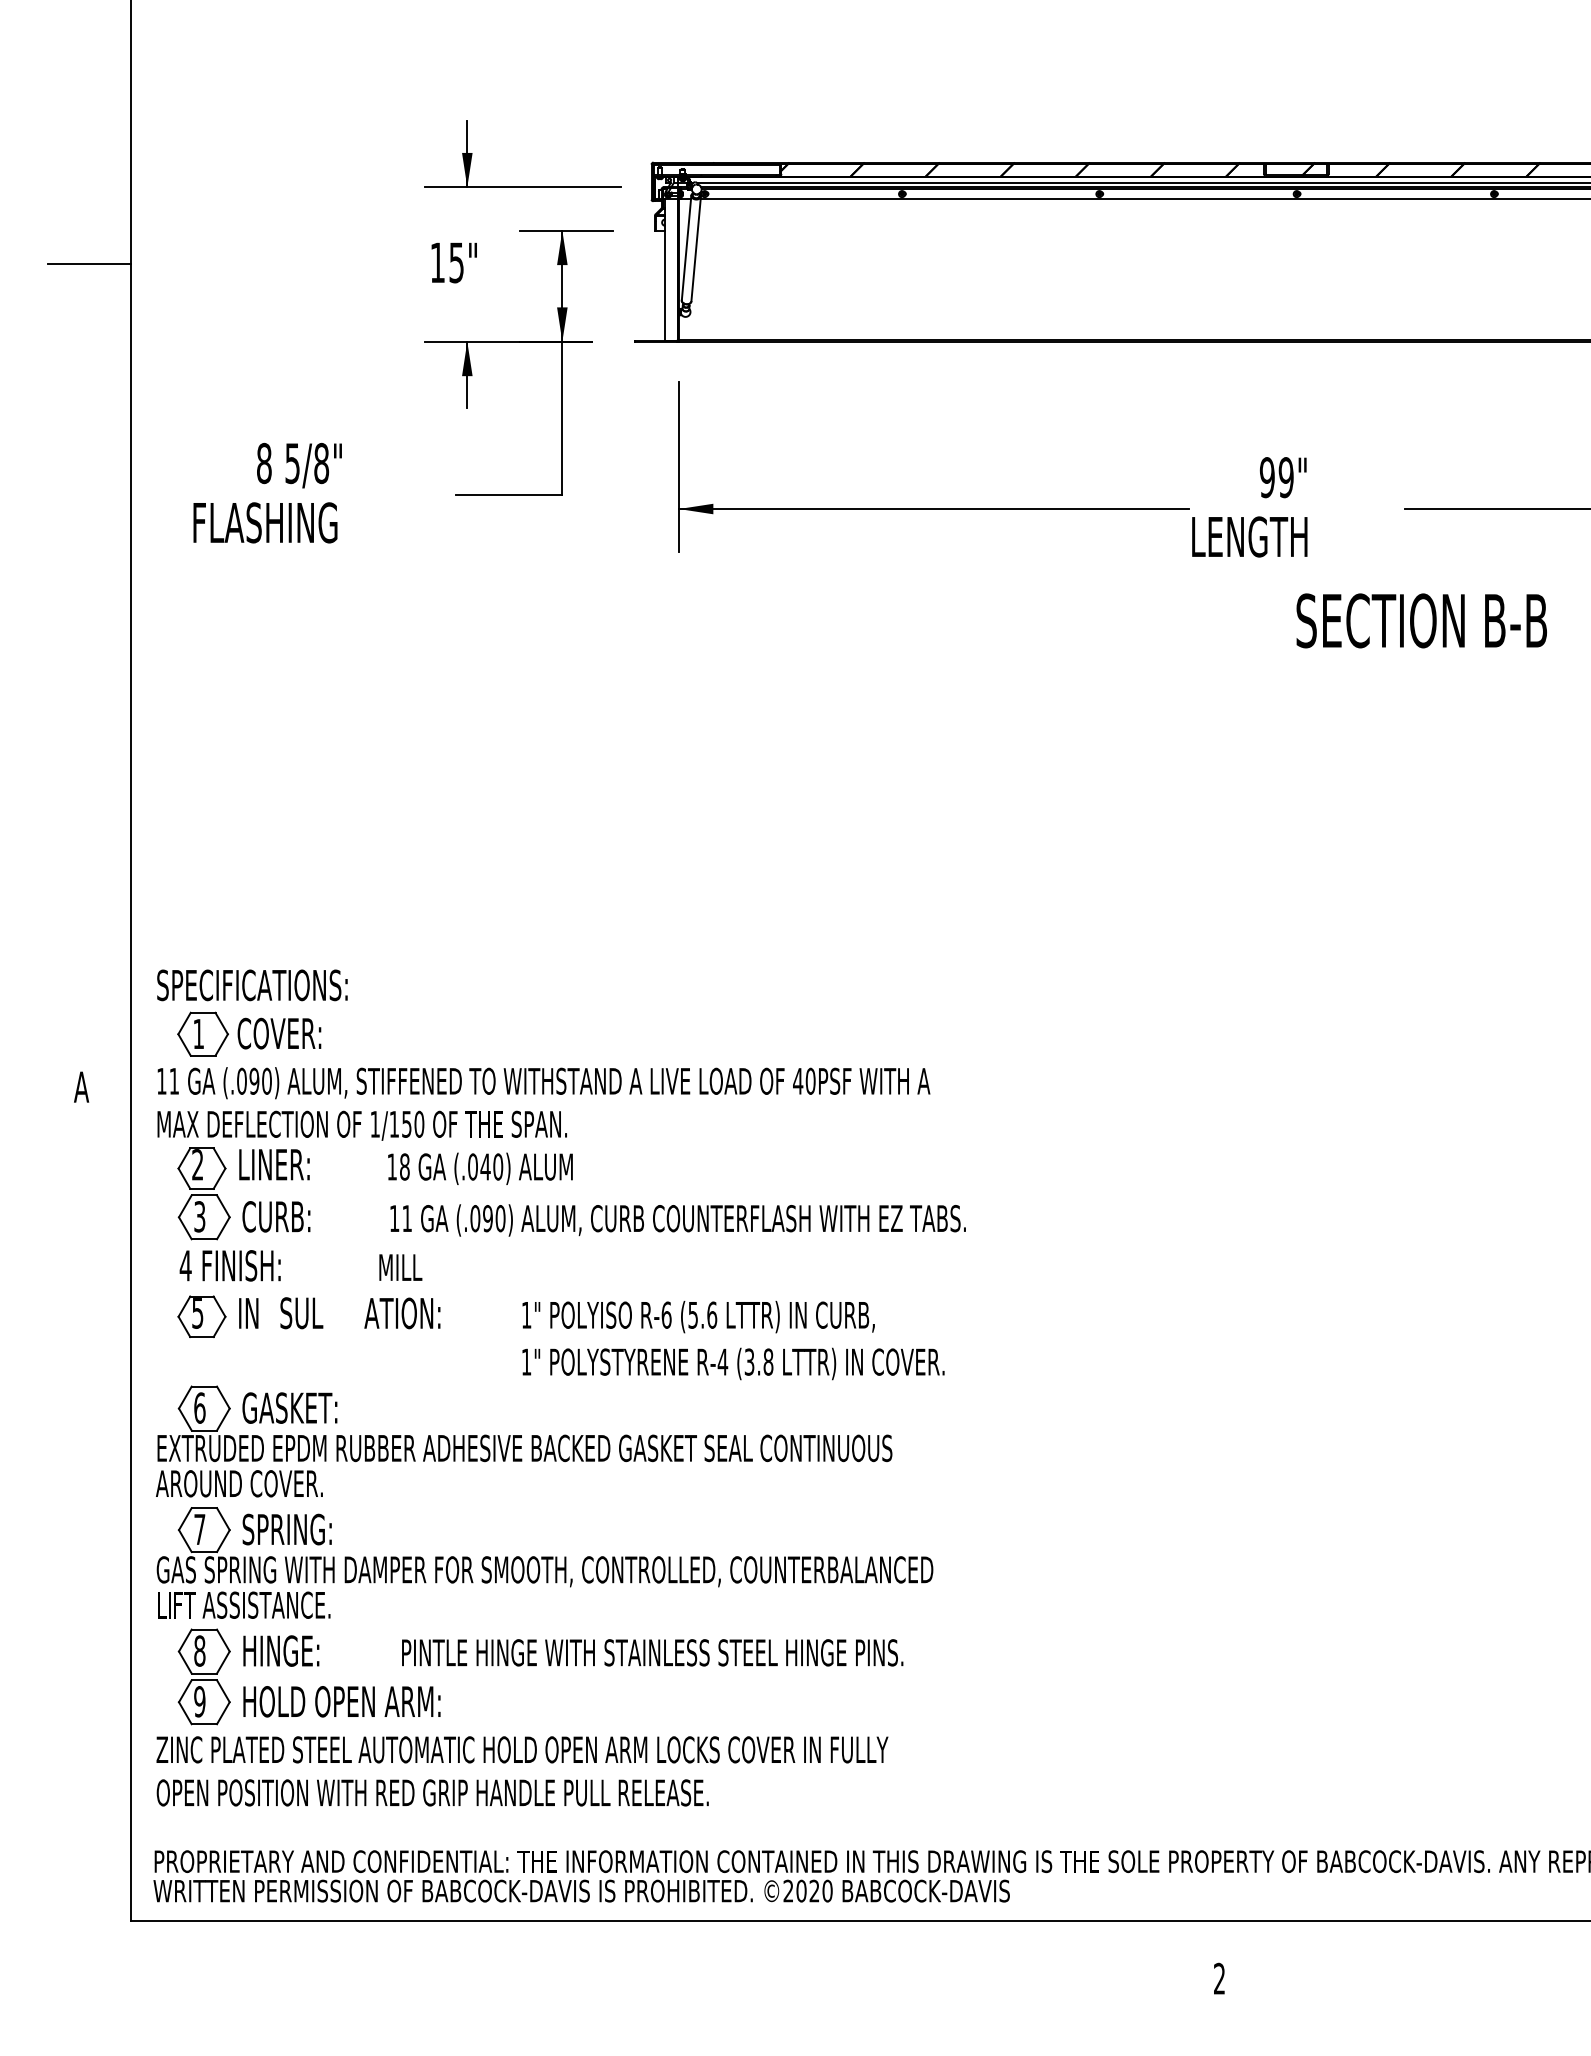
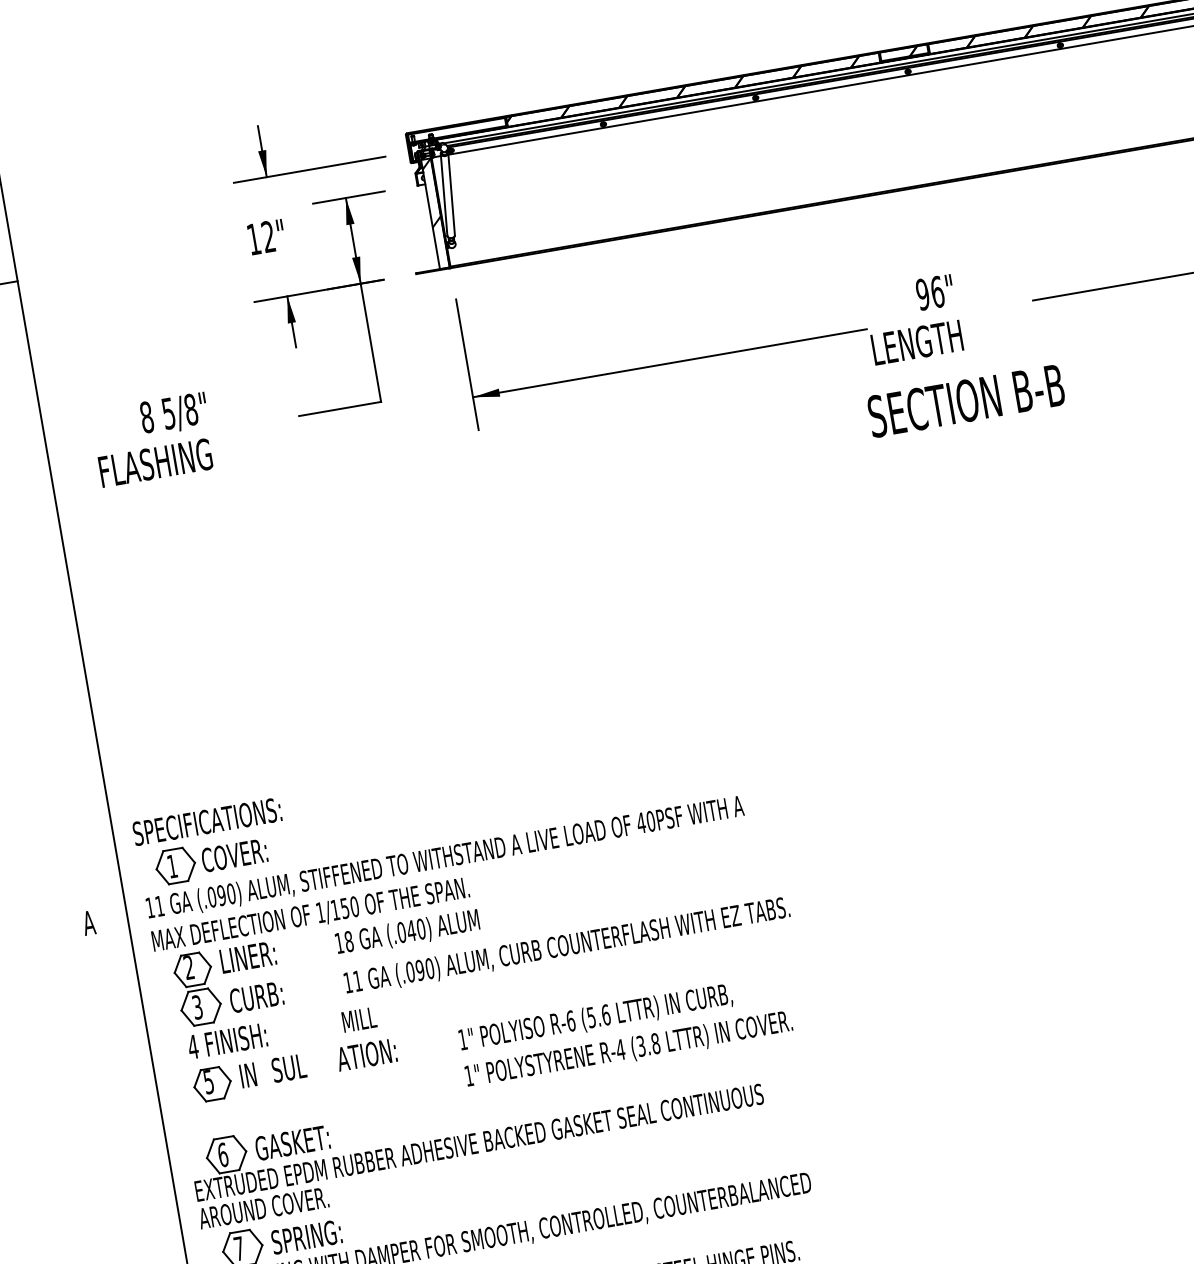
hatch: (671, 242) -> (431, 192), added
text: (456, 262) -> (268, 236), 15" -> 12"
text: (1285, 477) -> (936, 292), 99" -> 96"
text: (1421, 620) -> (965, 400), moved

